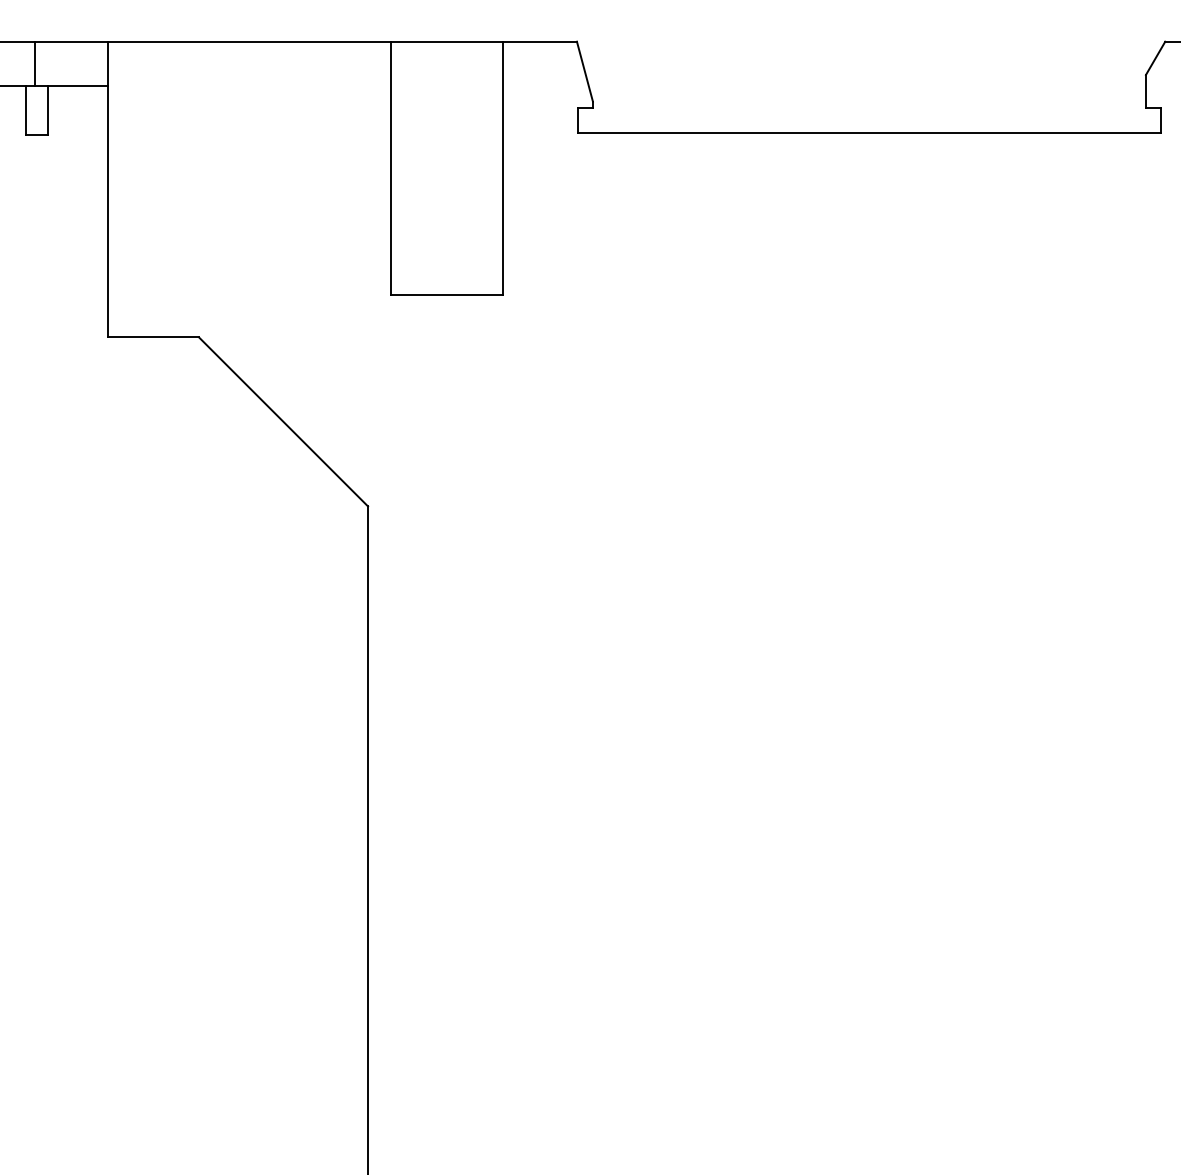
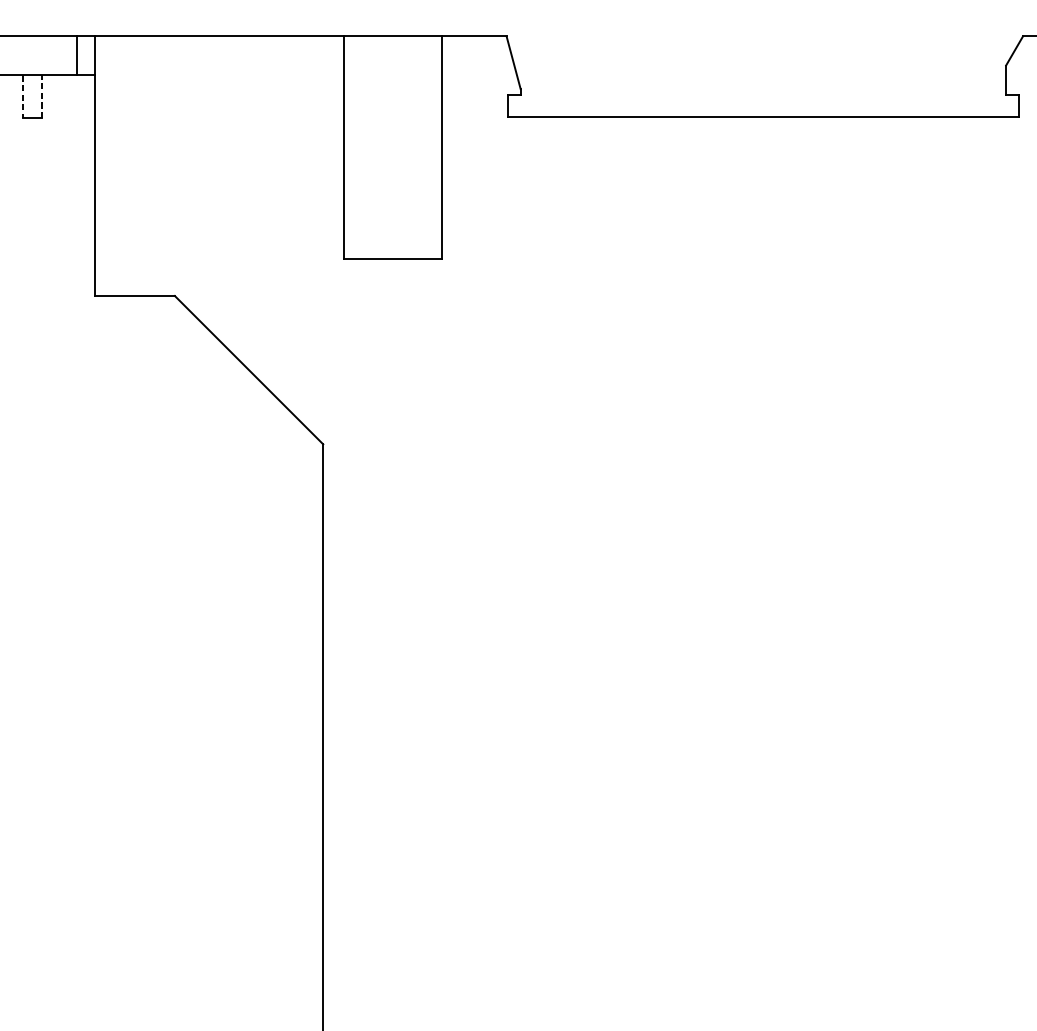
line: (35, 63) -> (76, 55), moved
line: (47, 109) -> (41, 95), solid -> dashed
line: (25, 110) -> (22, 96), solid -> dashed

